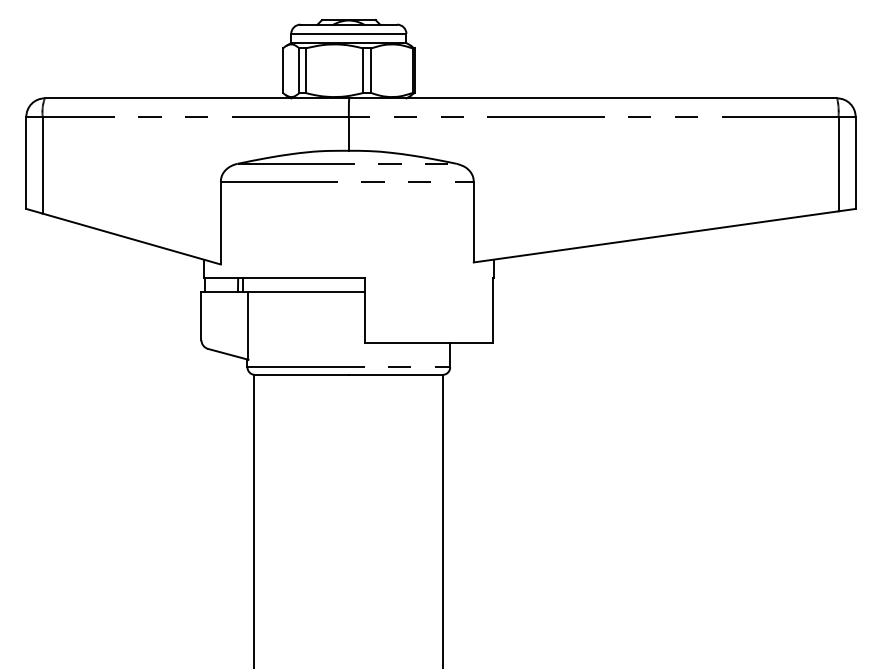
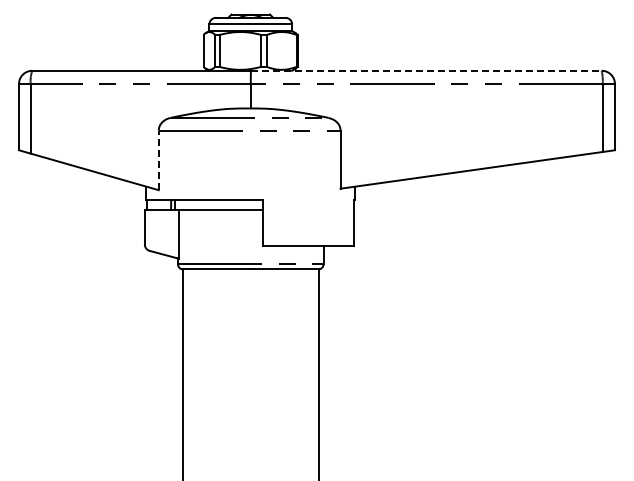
line: (593, 97) -> (426, 70), solid -> dashed
line: (220, 223) -> (158, 160), solid -> dashed

